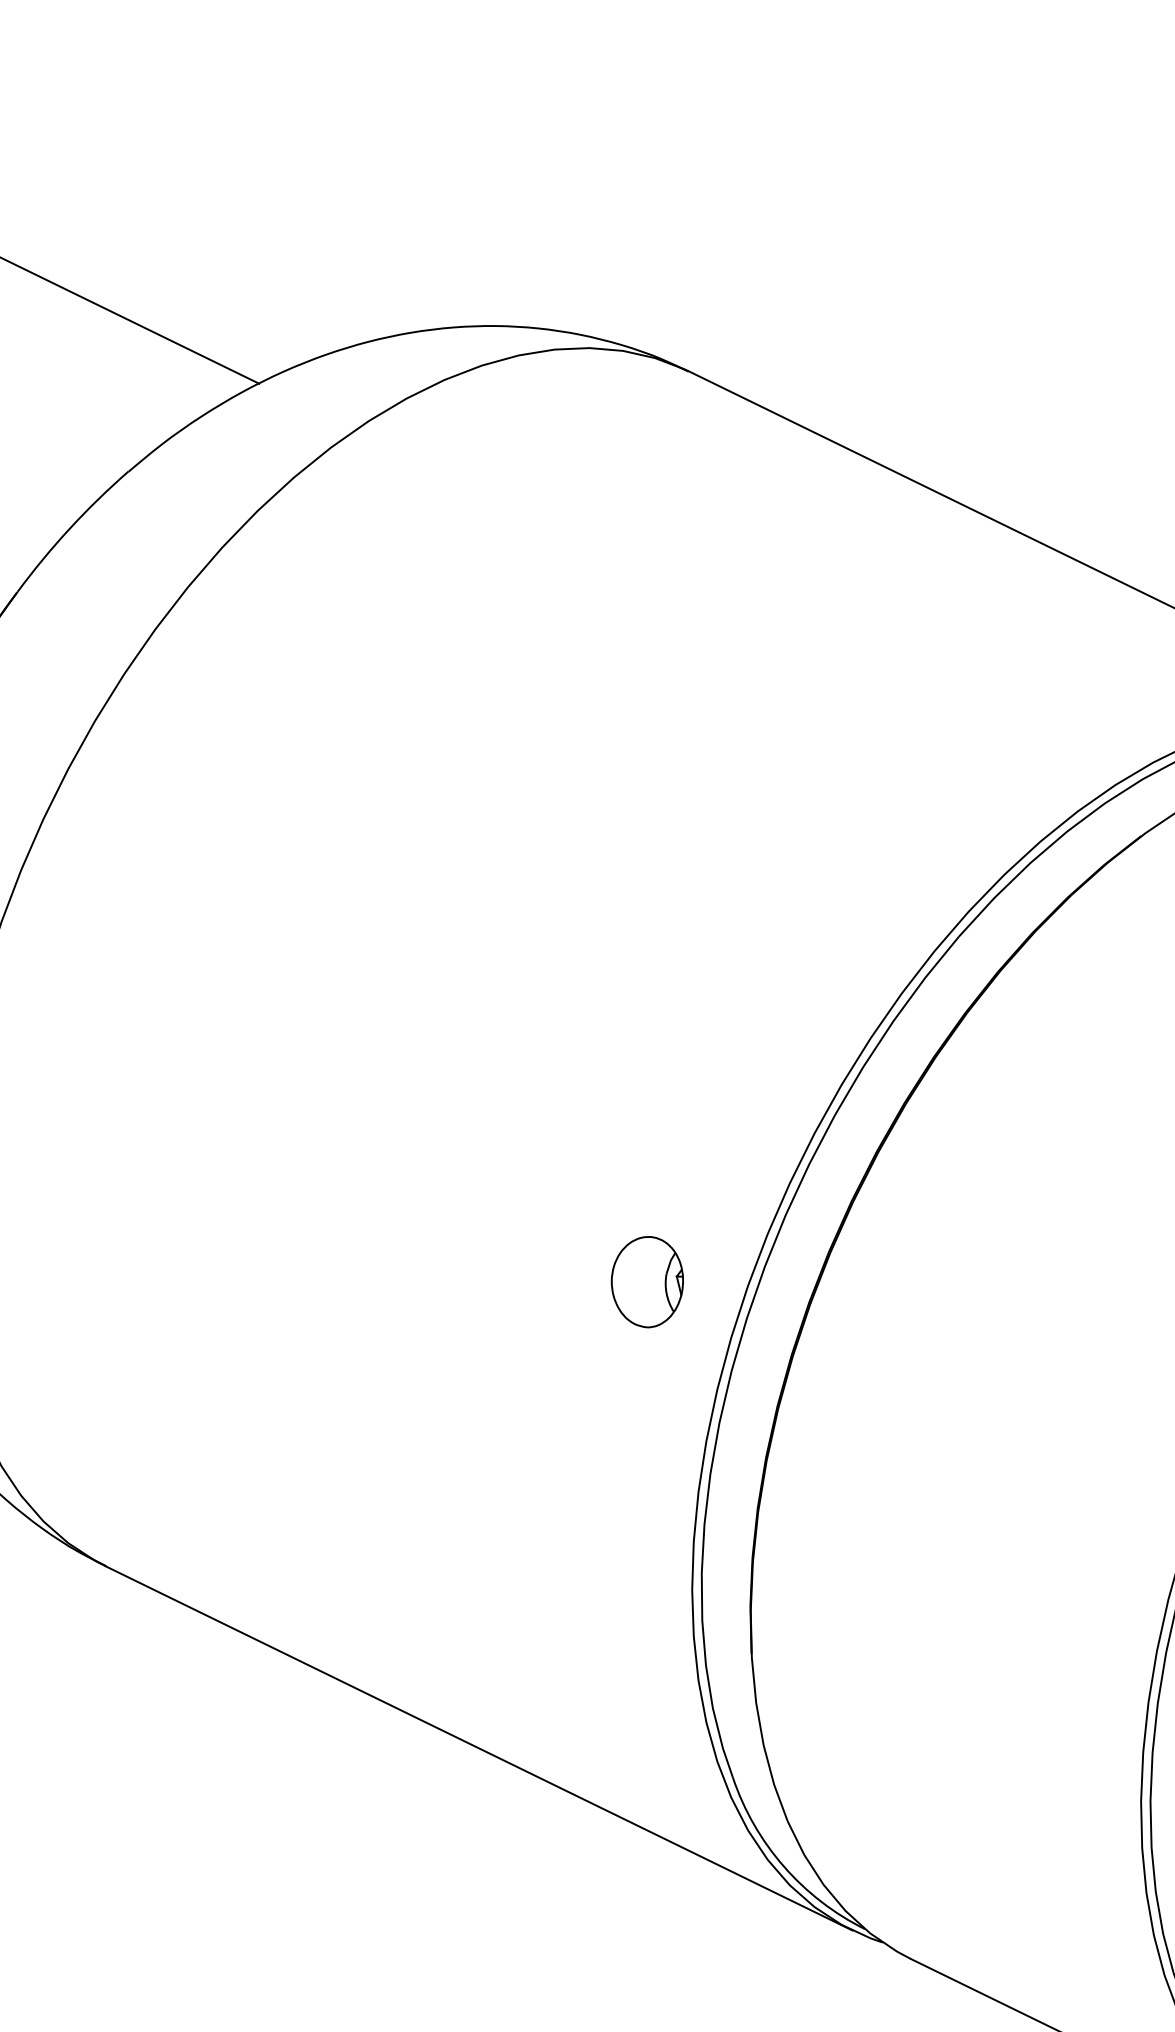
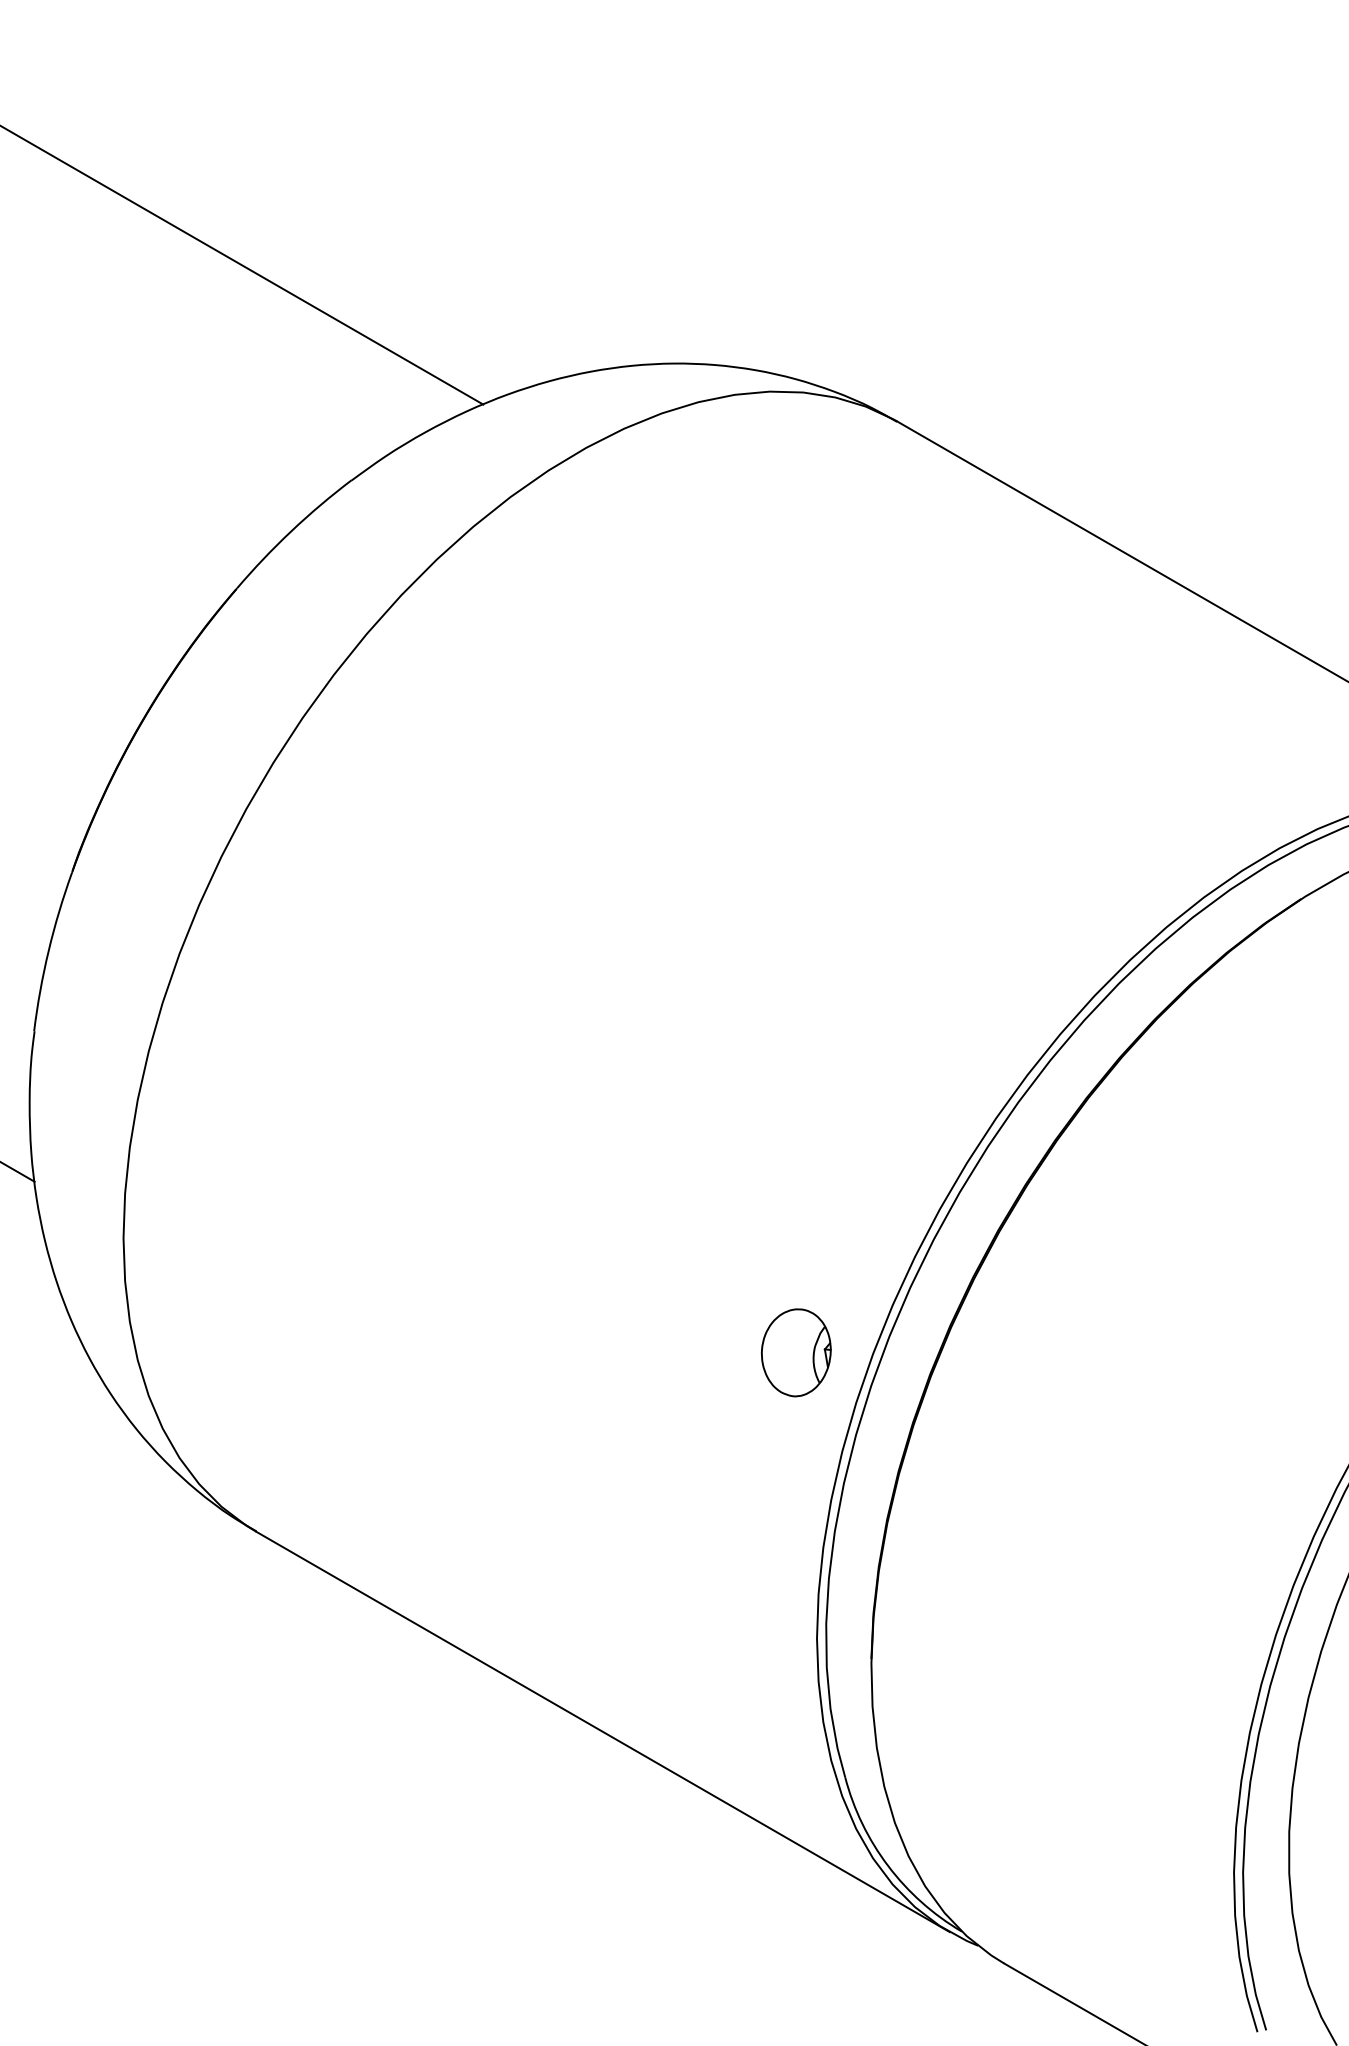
part: (647, 1281) -> (796, 1352), moved

